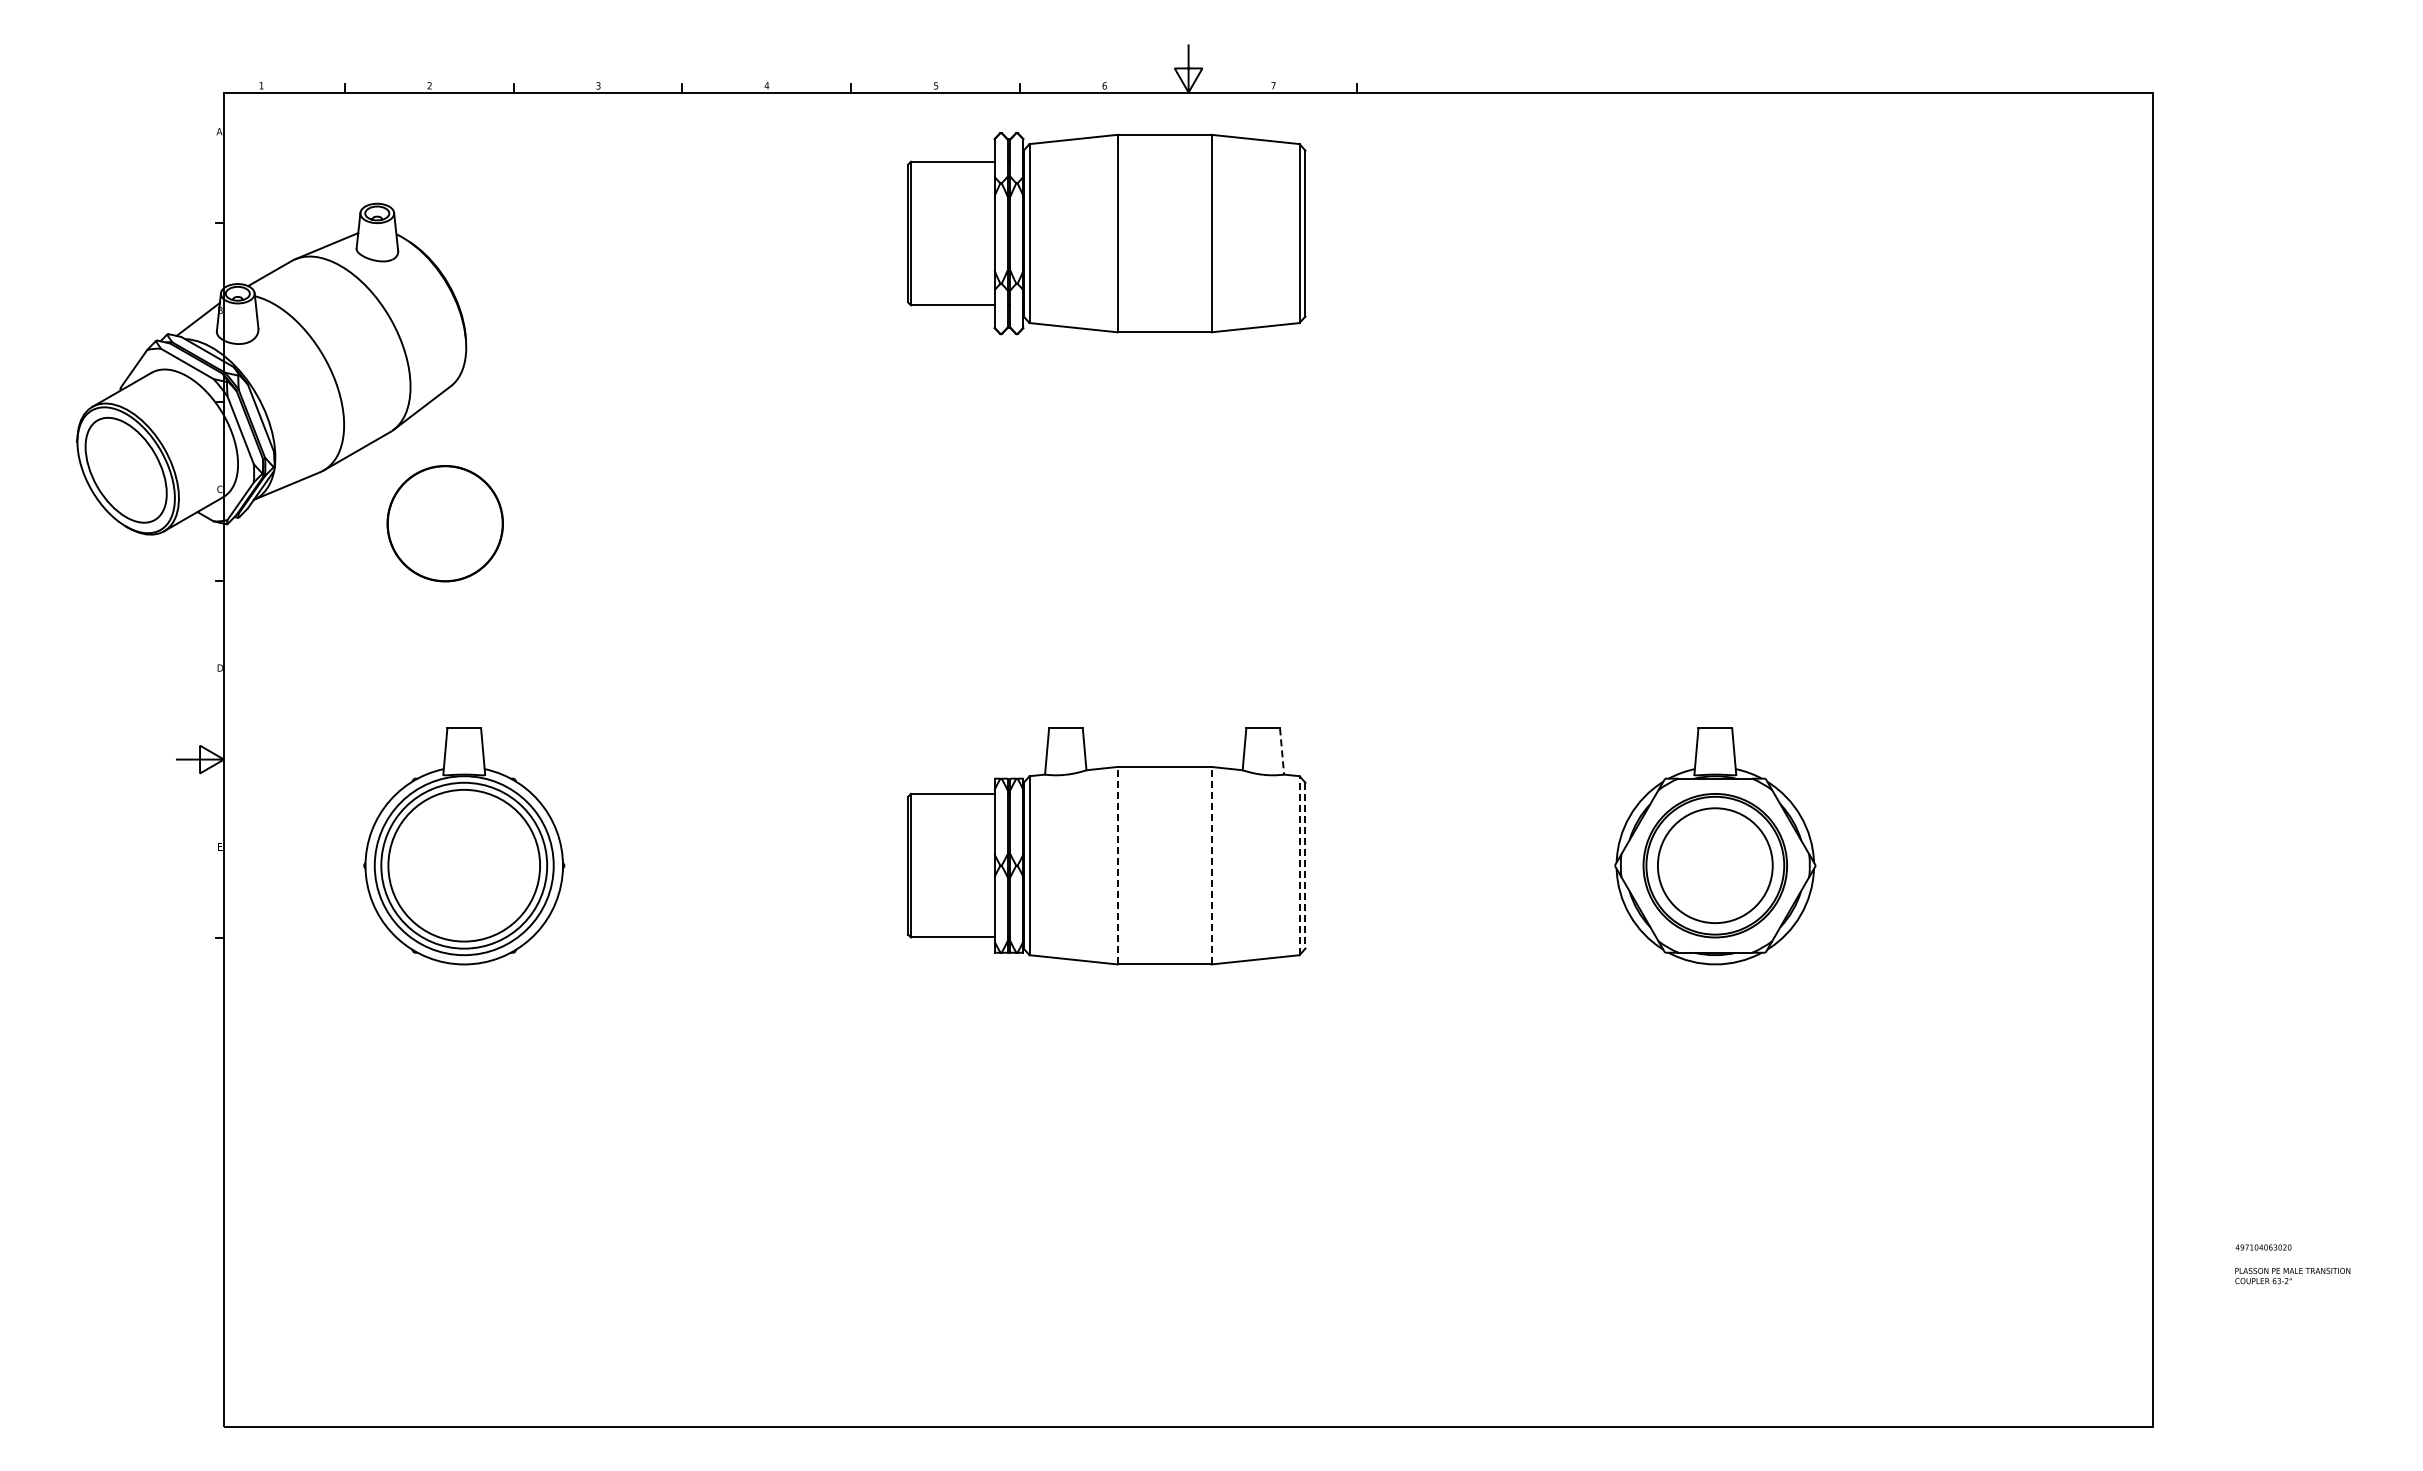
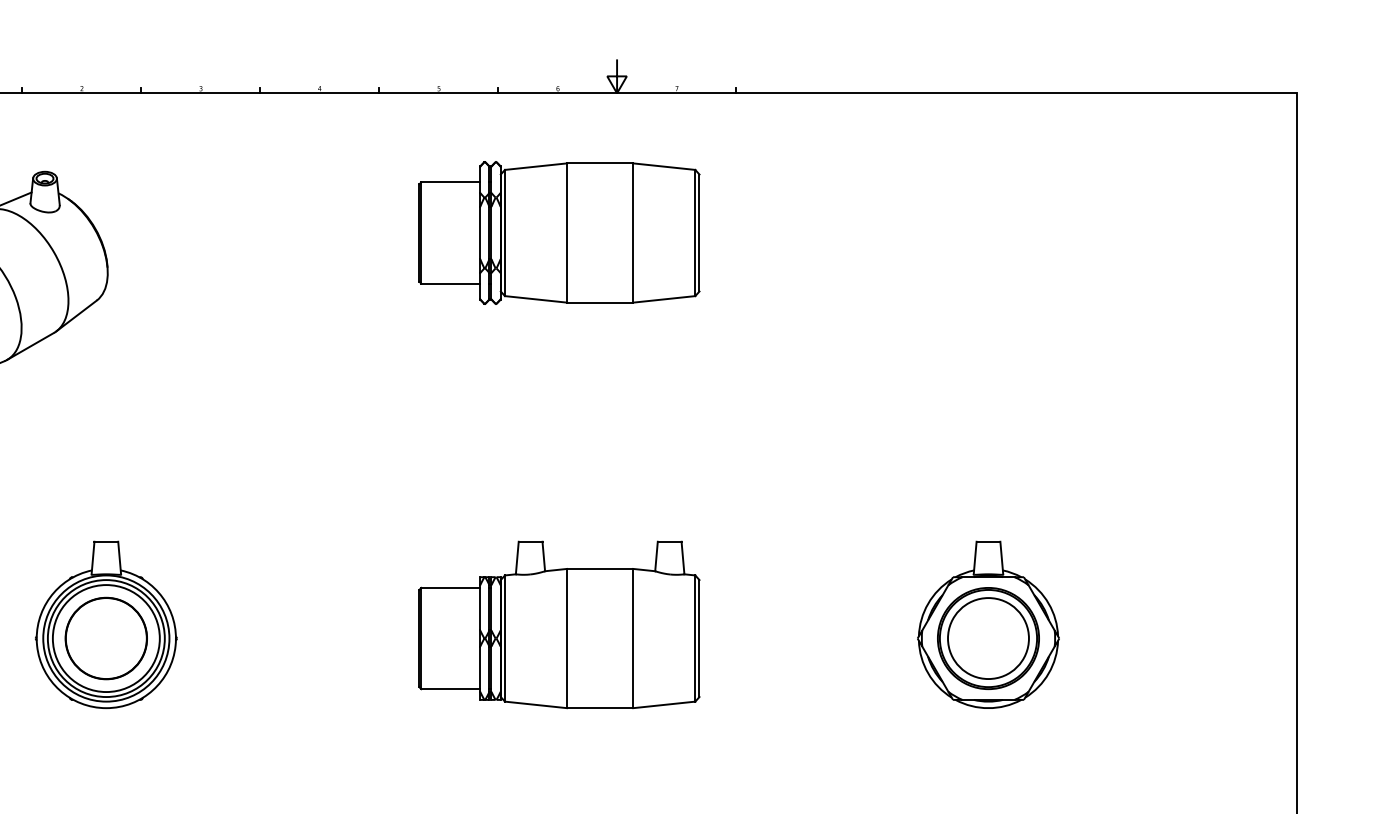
part: (1106, 233) -> (559, 232), moved
circle: (444, 523) -> (105, 638), moved
line: (1282, 752) -> (683, 558), dashed -> solid
line: (1117, 865) -> (566, 638), dashed -> solid
line: (1211, 865) -> (633, 638), dashed -> solid
line: (1299, 865) -> (695, 638), dashed -> solid
line: (1305, 865) -> (699, 638), dashed -> solid

